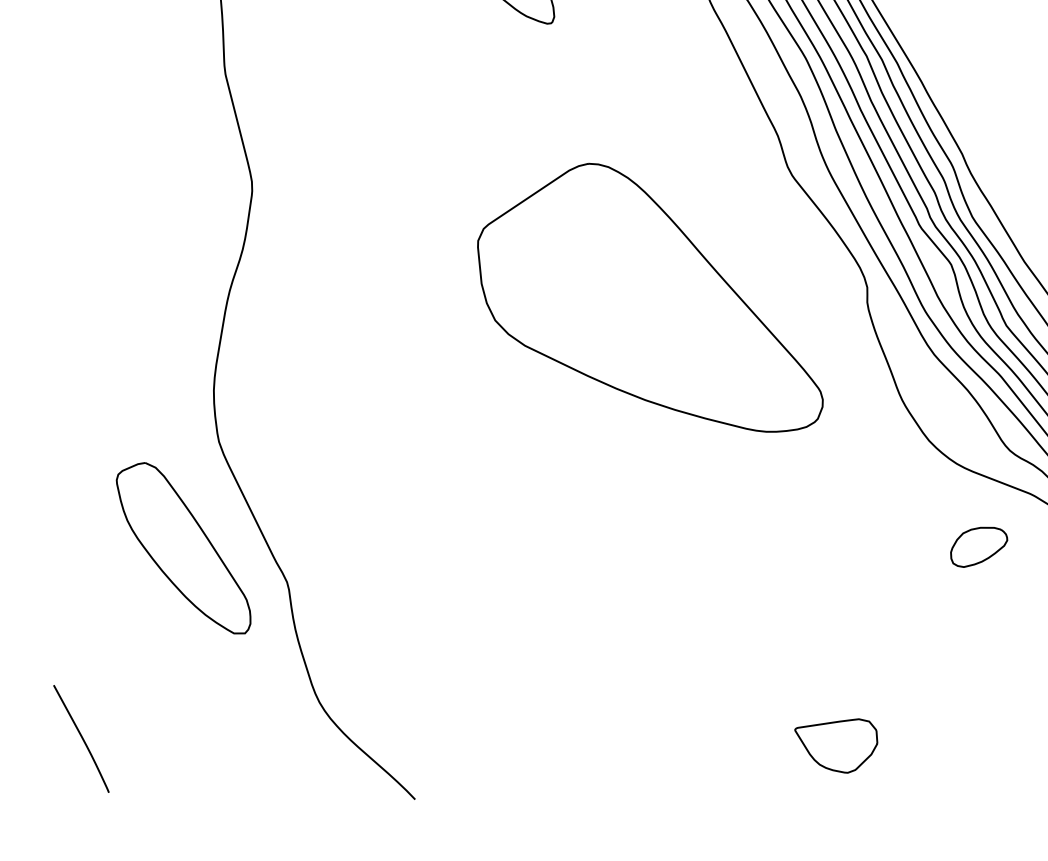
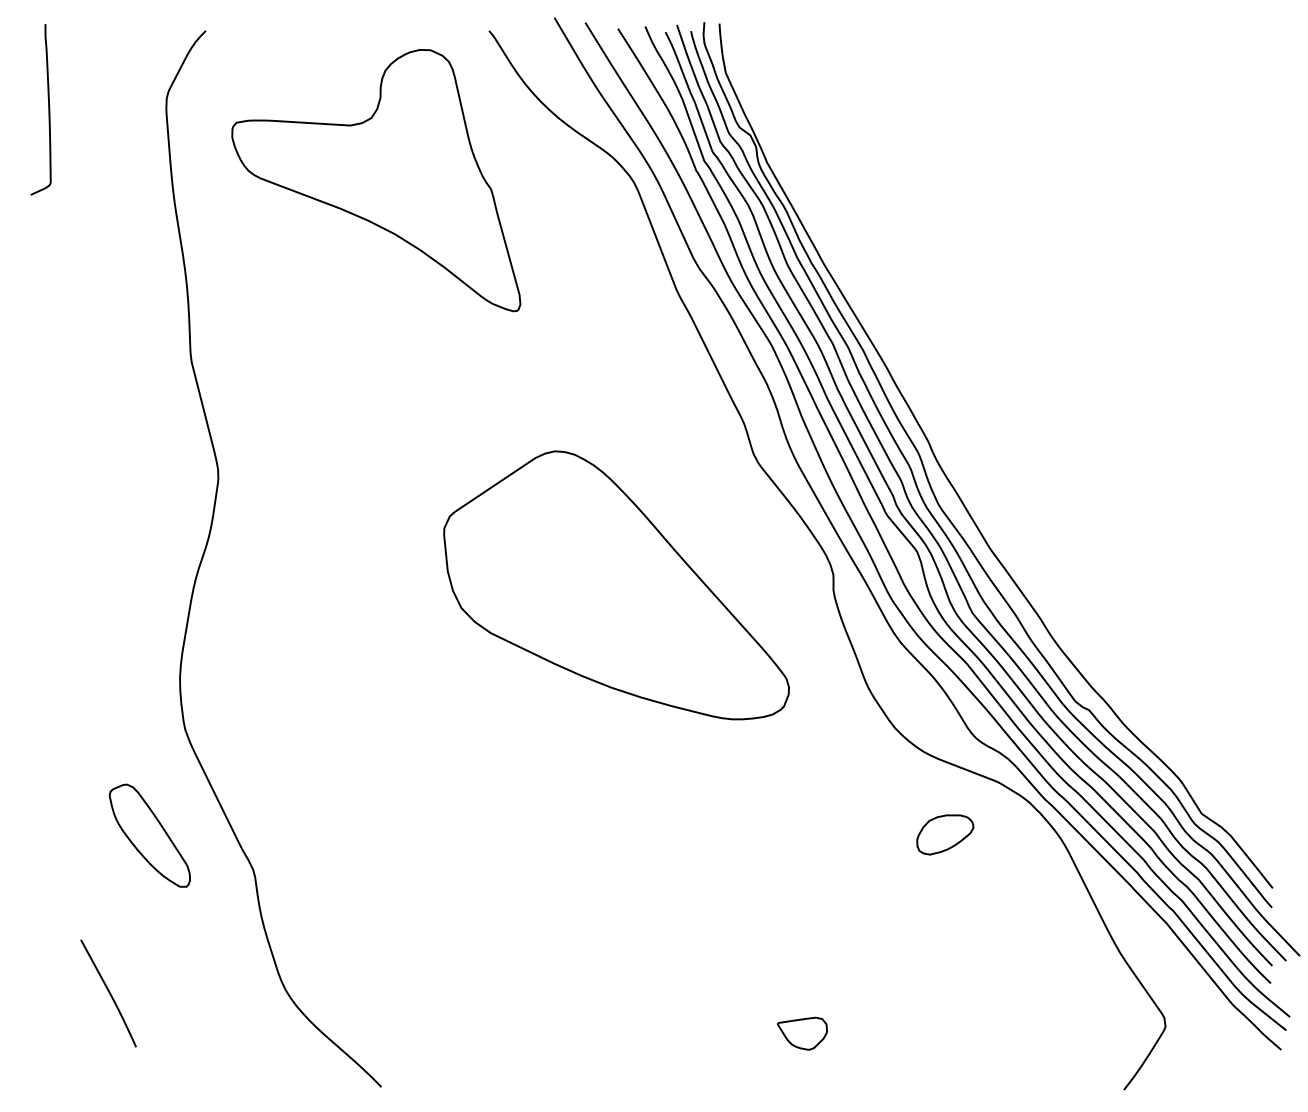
part: (183, 547) -> (149, 835), size x0.6
curve: (81, 737) -> (108, 992), moved
part: (836, 745) -> (802, 1033), size x0.6

